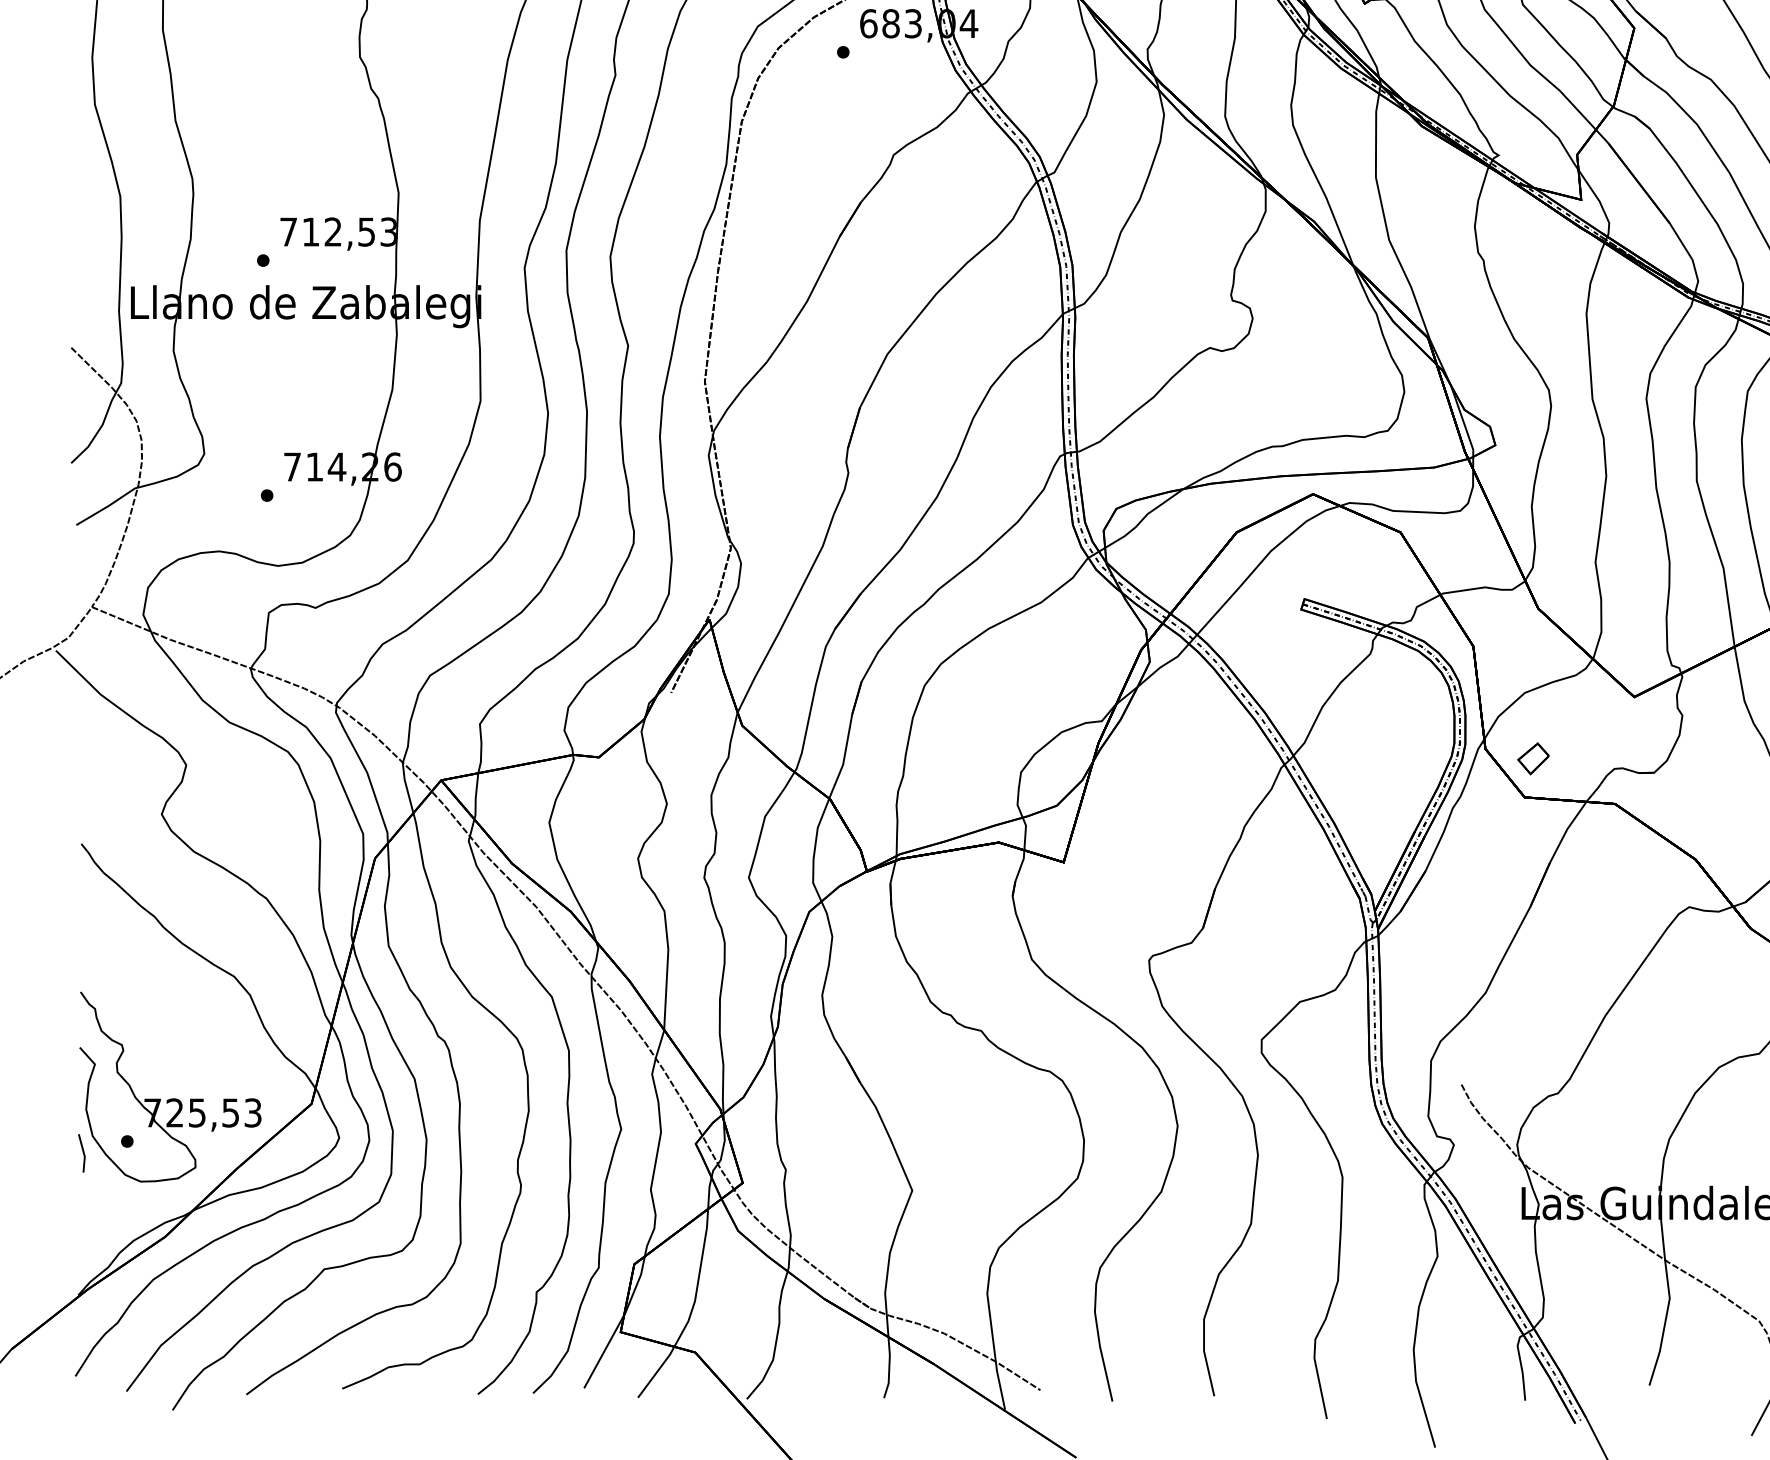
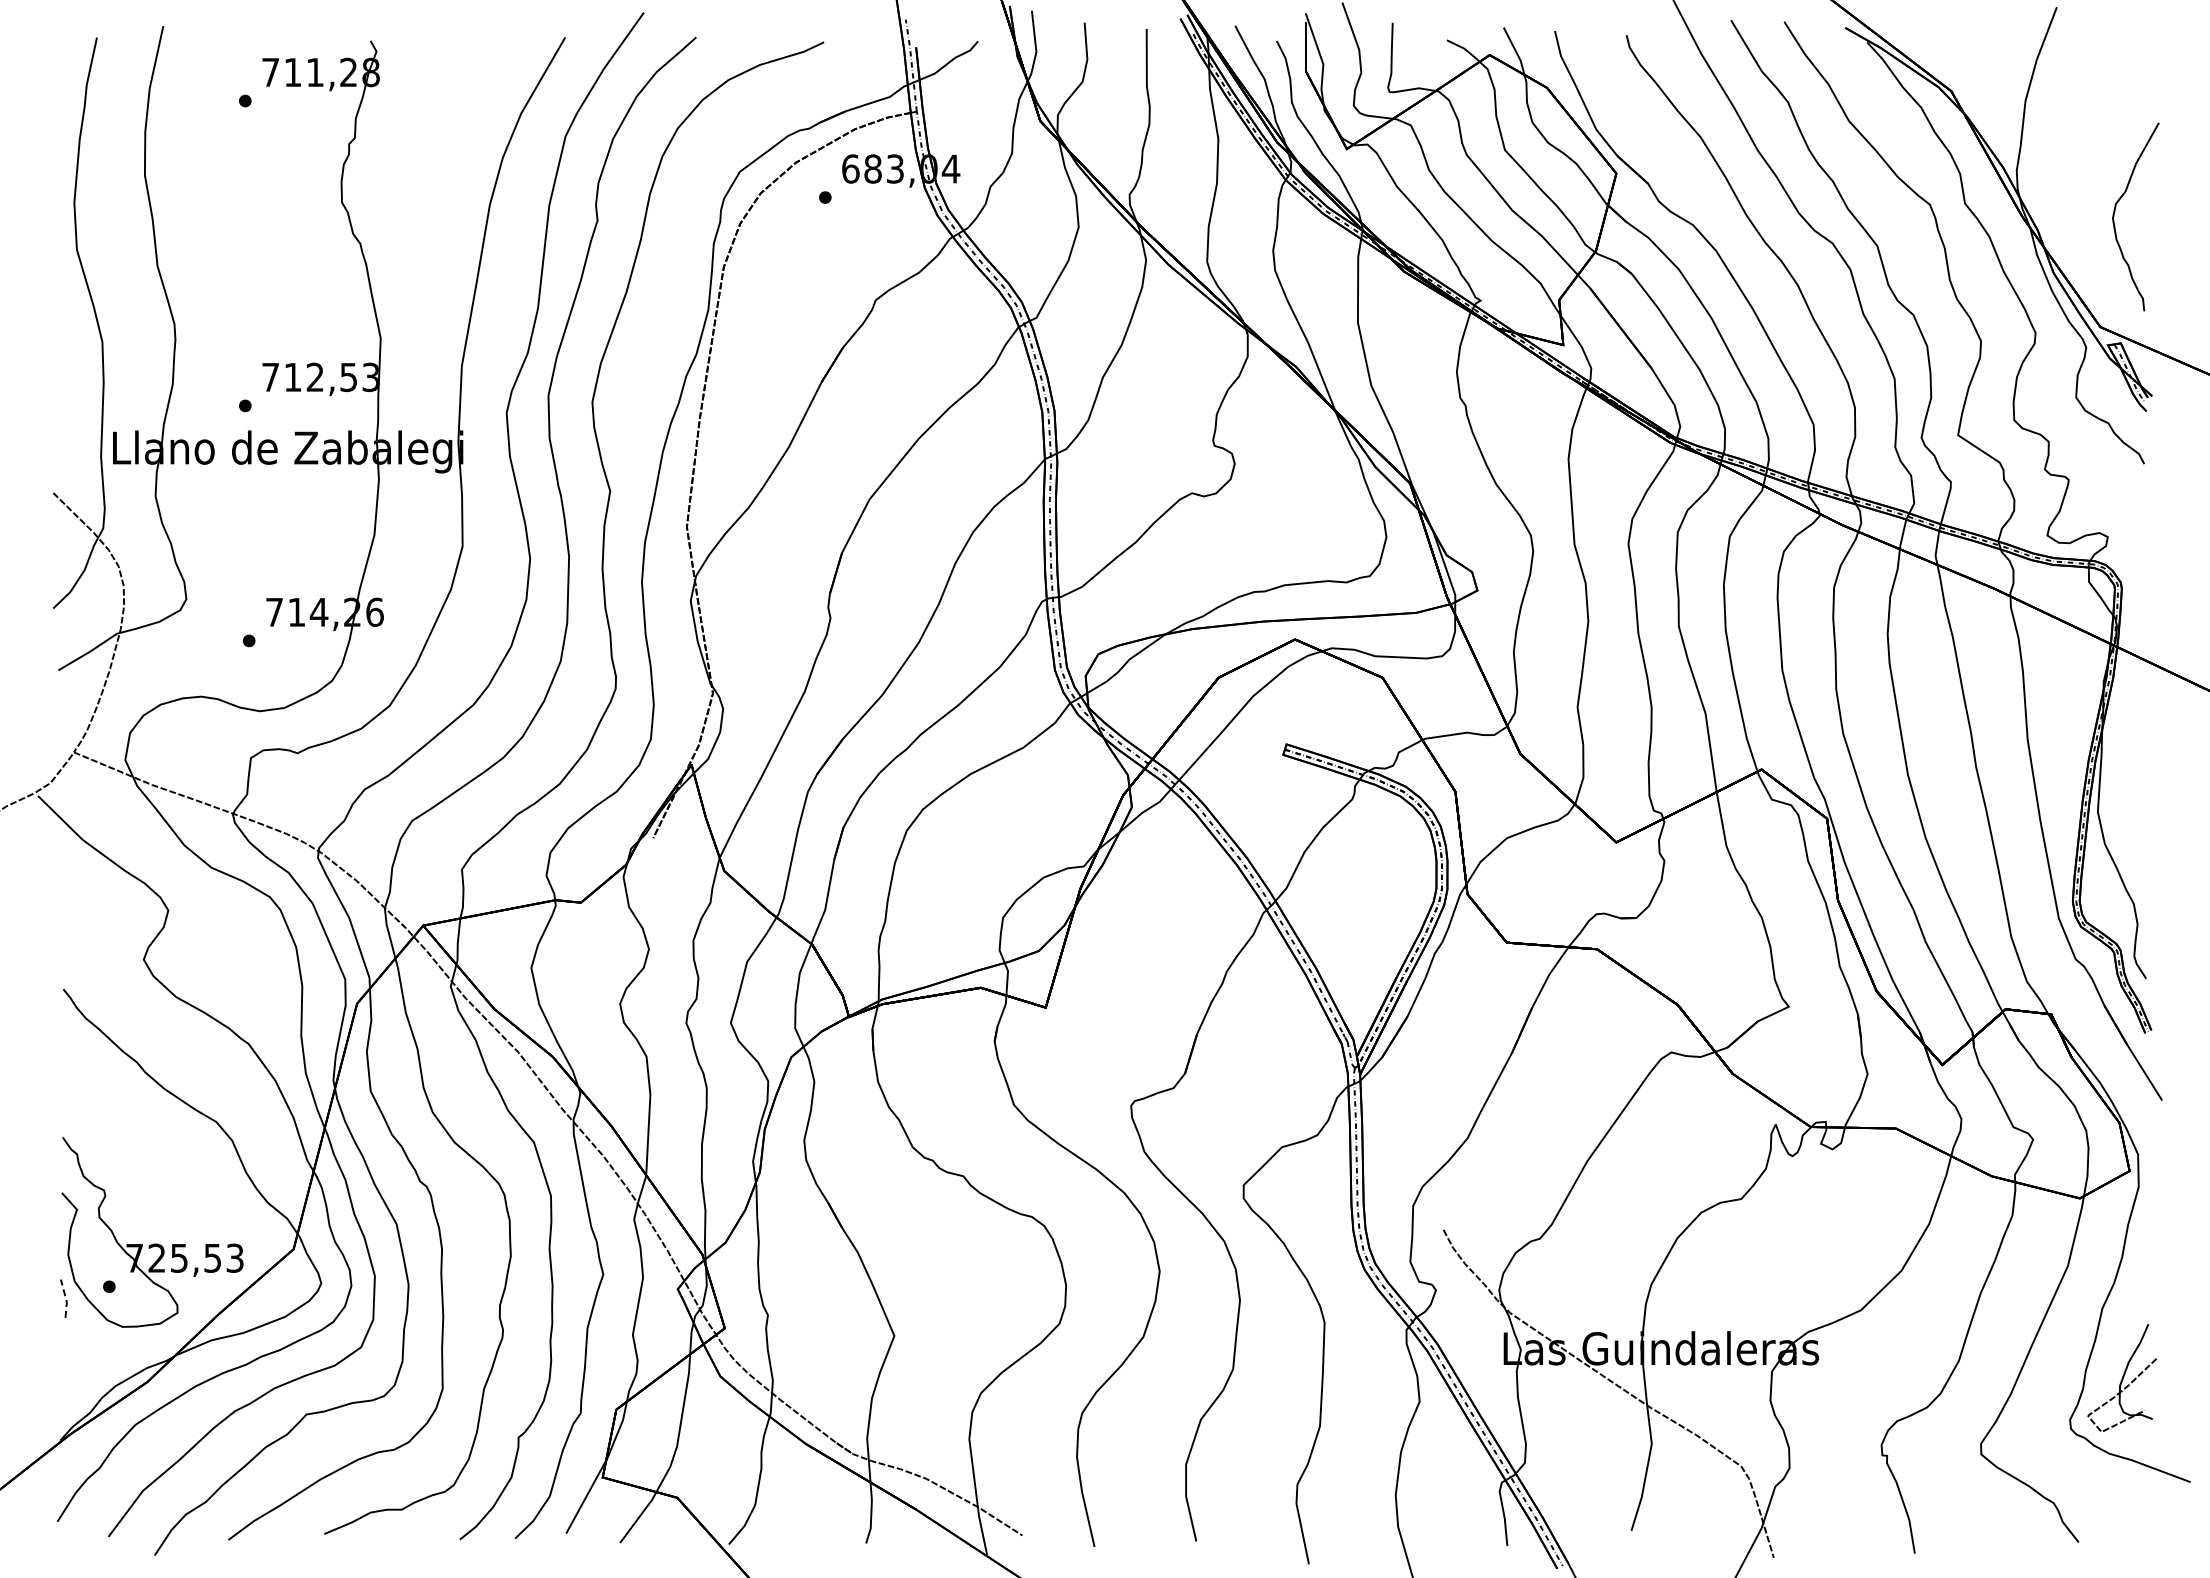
part: (1533, 758) -> (1515, 903), removed
line: (83, 1153) -> (65, 1298), solid -> dashed

